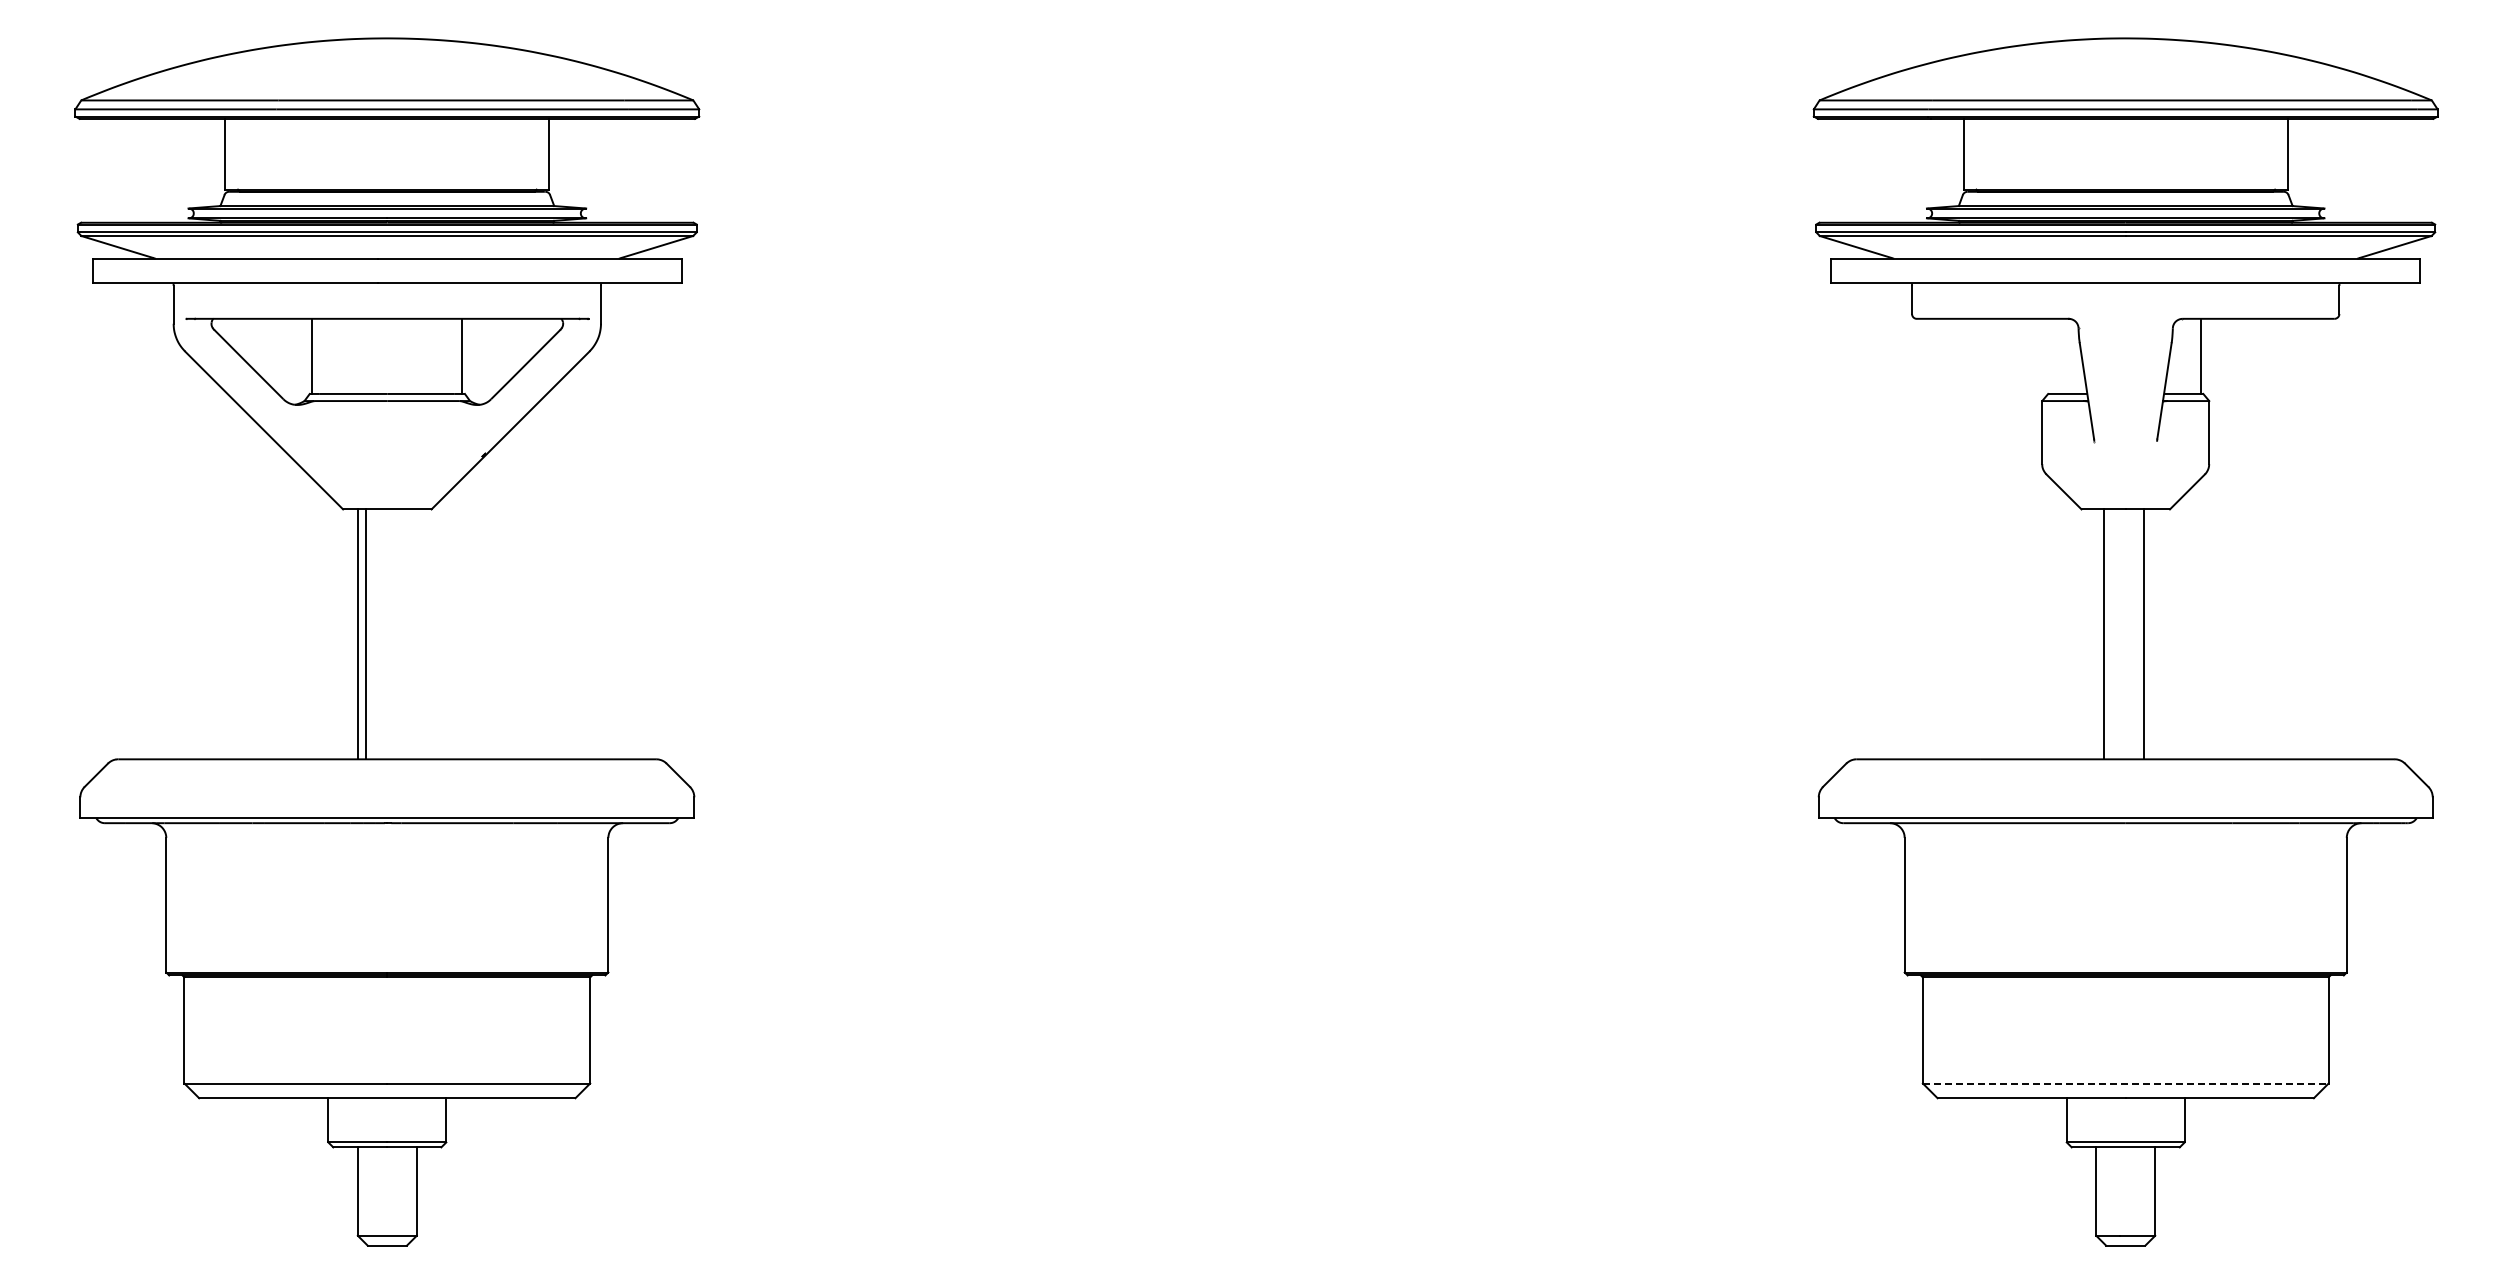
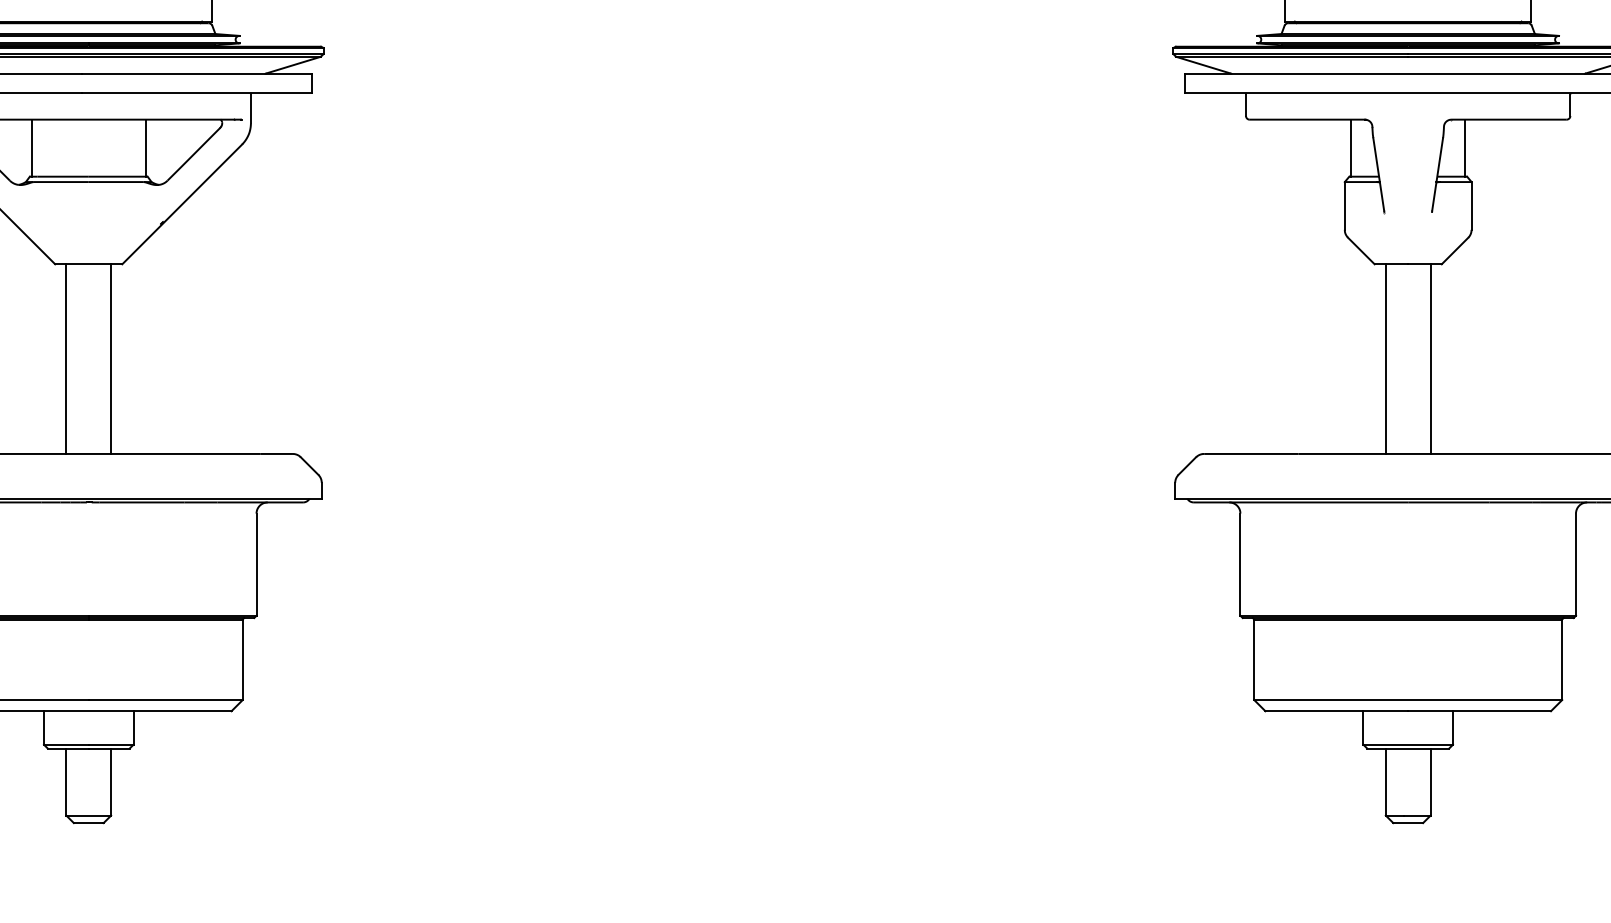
line: (2050, 355) -> (1351, 147), added
line: (365, 634) -> (110, 359), moved
line: (2104, 634) -> (1430, 359), moved
line: (2144, 634) -> (1386, 359), moved
line: (2125, 1083) -> (1408, 700), dashed -> solid

